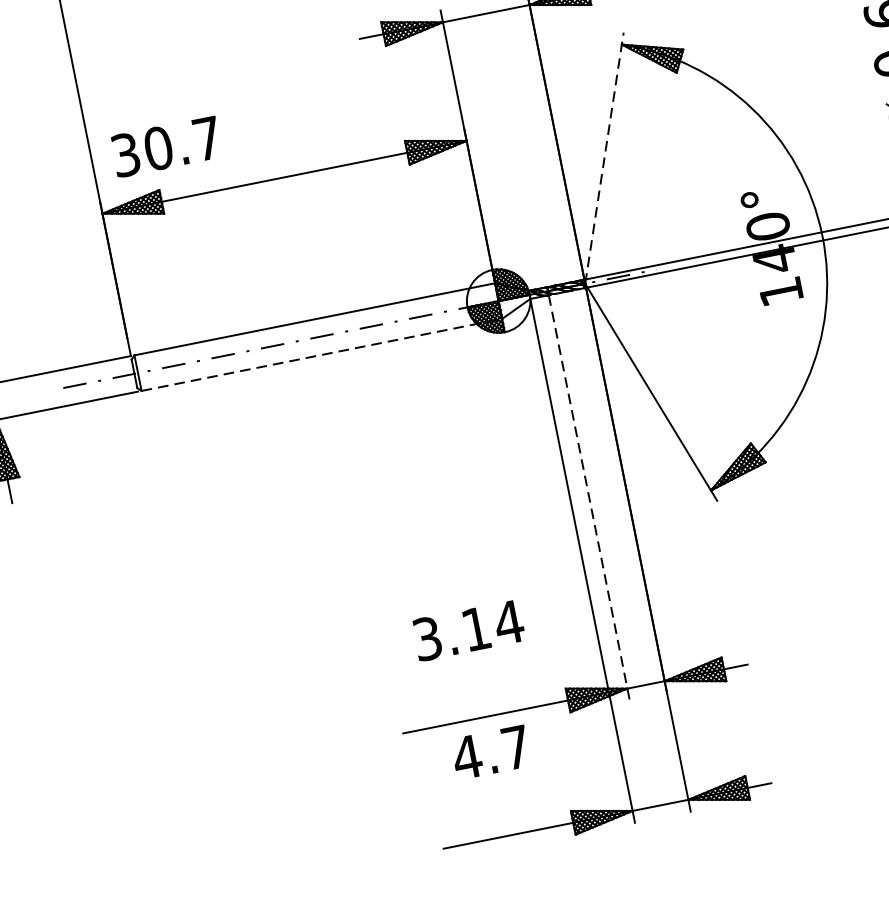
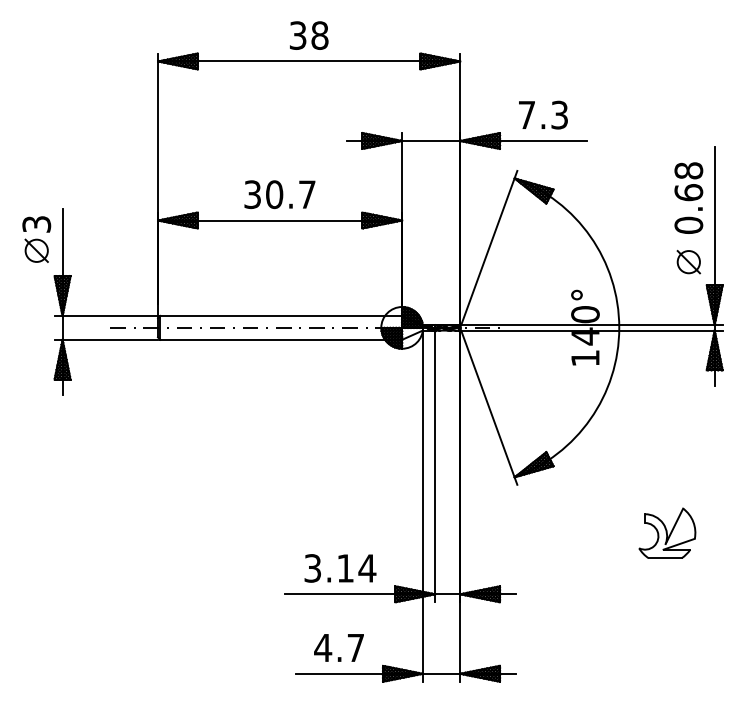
text: (165, 146) -> (279, 194), moved
line: (604, 158) -> (488, 249), dashed -> solid
line: (322, 354) -> (281, 339), dashed -> solid
line: (589, 497) -> (435, 466), dashed -> solid
text: (468, 630) -> (340, 568), moved
text: (490, 752) -> (338, 647), moved

